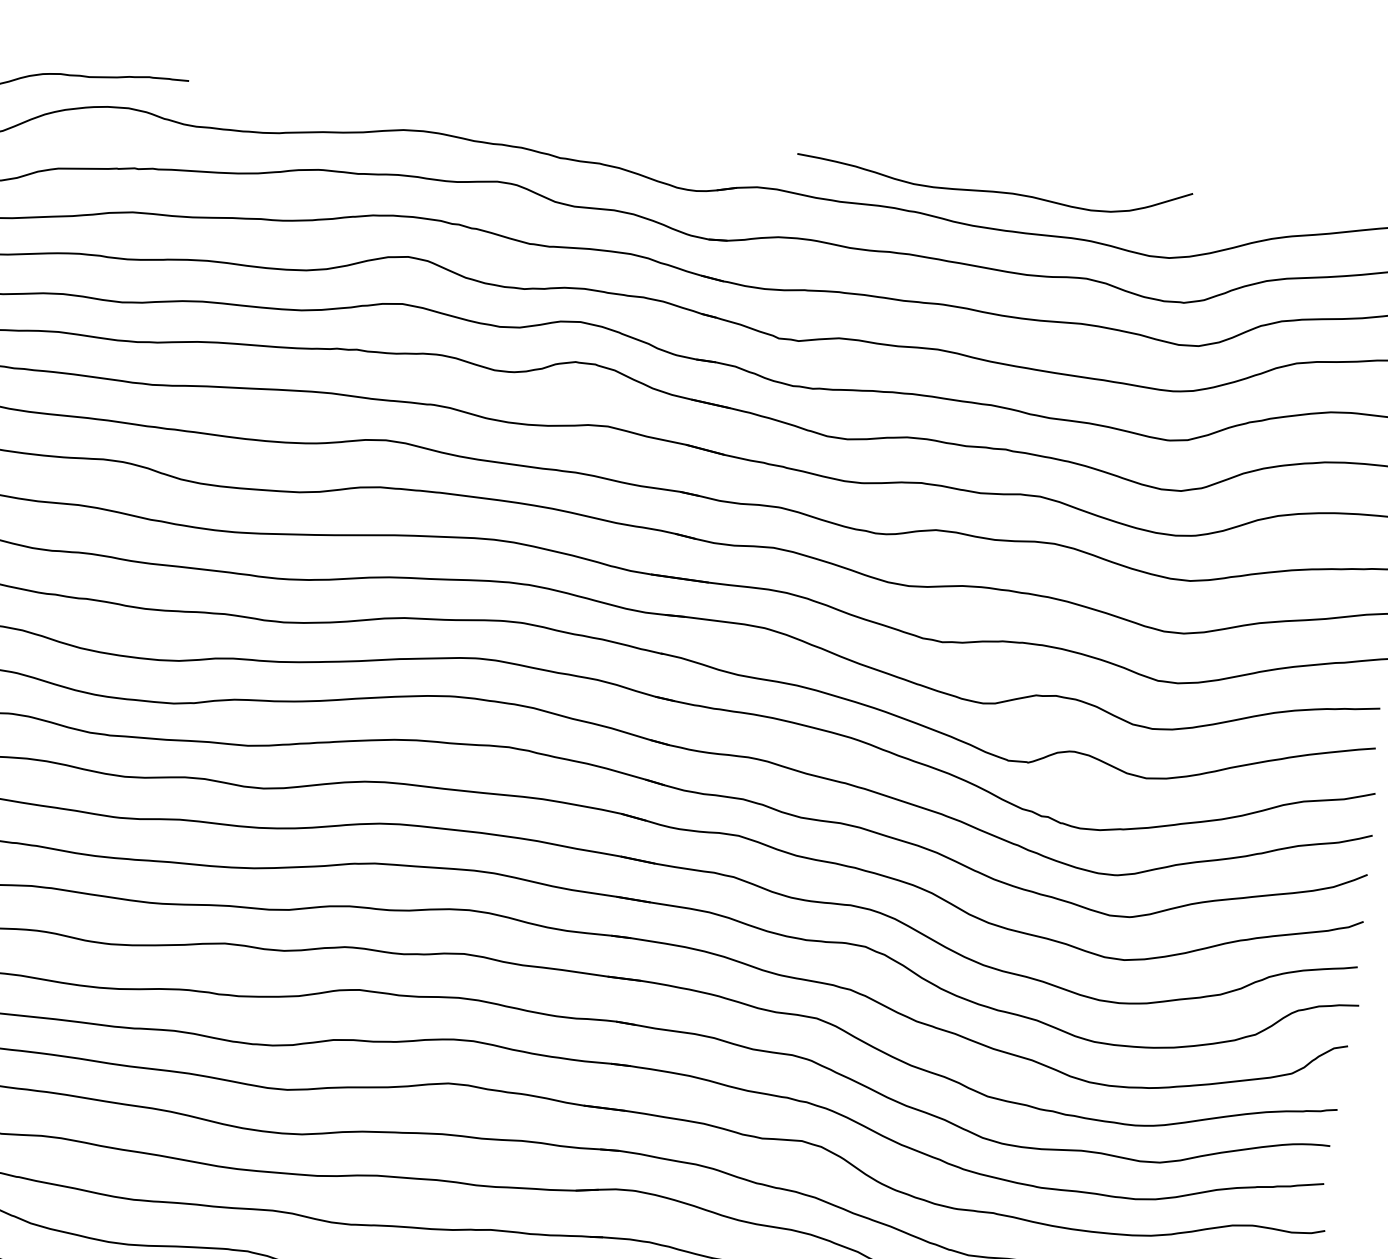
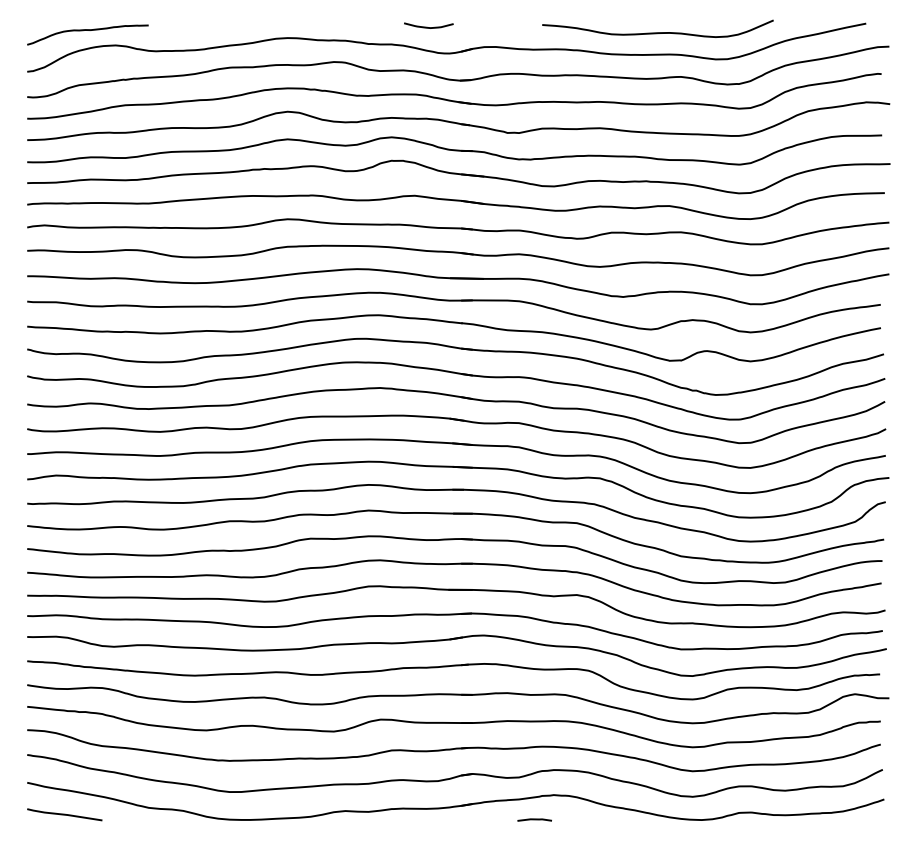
curve: (664, 140) -> (427, 26), added
curve: (992, 190) -> (657, 32), moved

